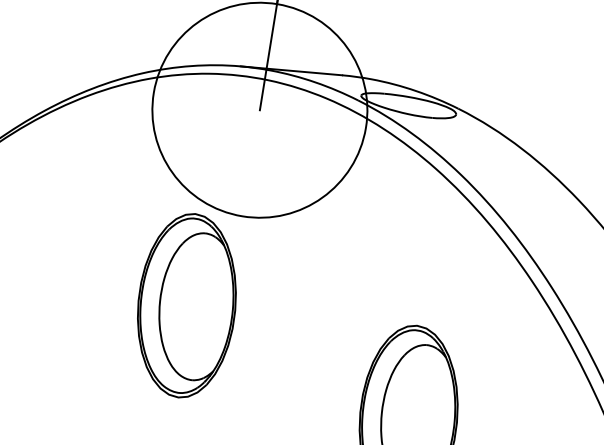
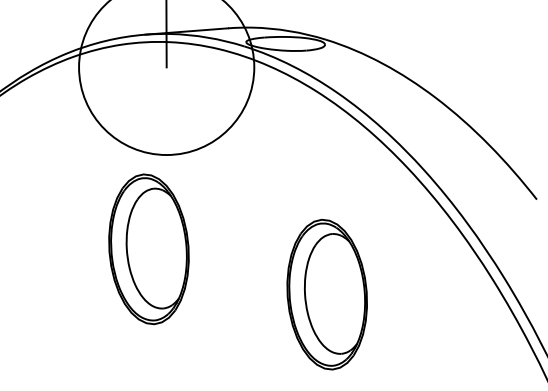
part: (186, 305) -> (148, 249), moved

